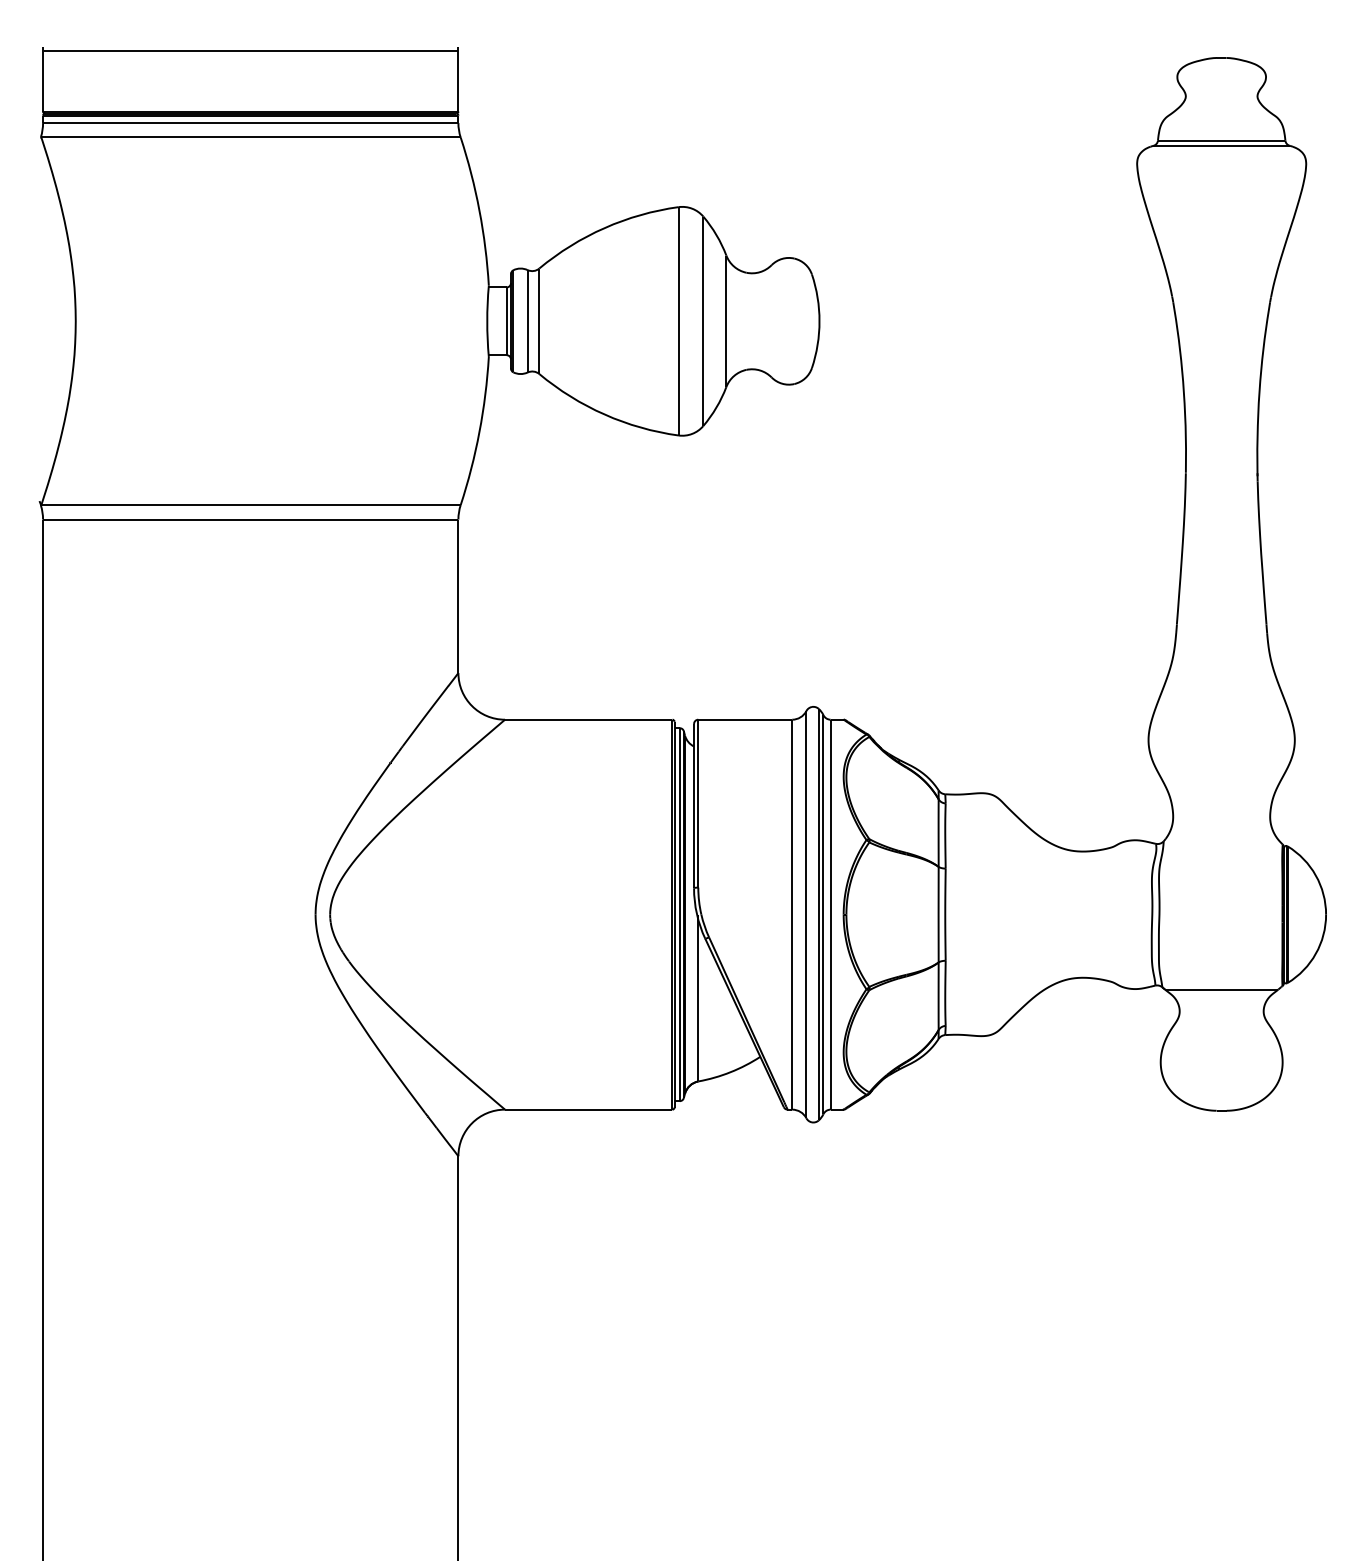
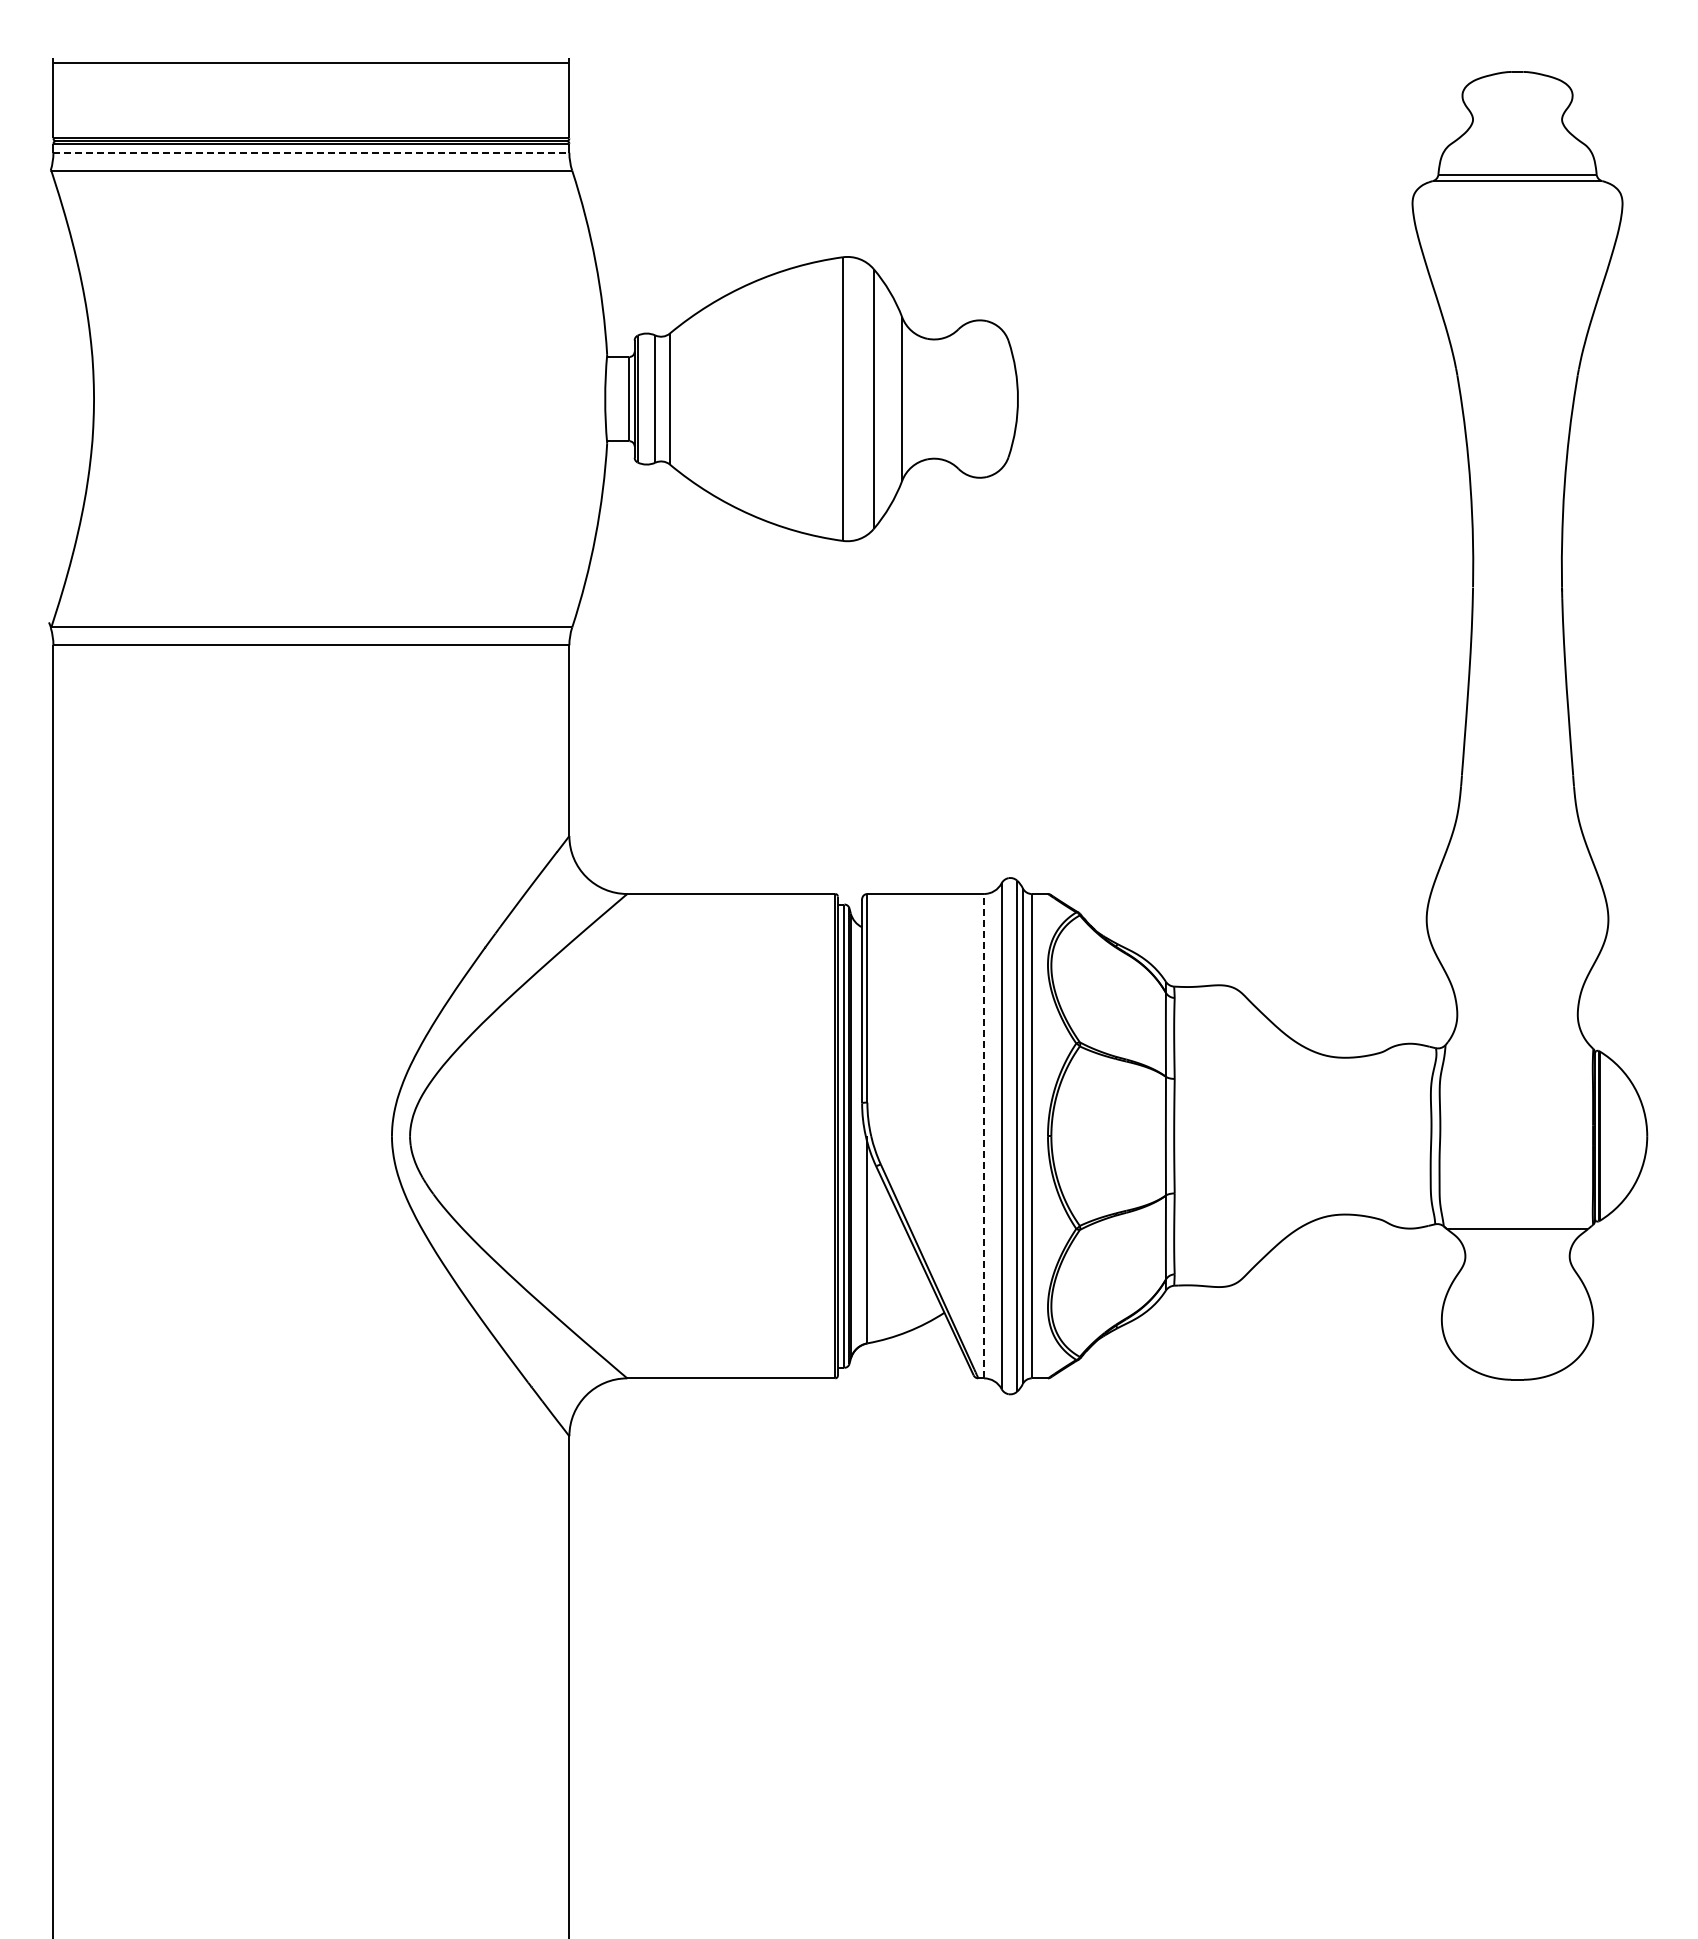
line: (250, 122) -> (311, 152), solid -> dashed
line: (792, 914) -> (984, 1135), solid -> dashed

